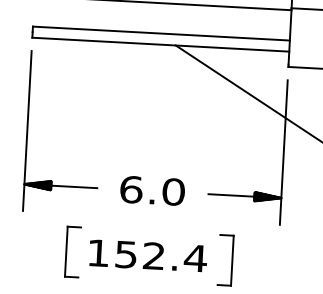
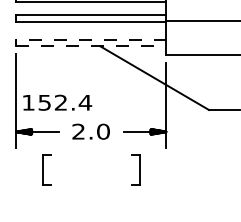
line: (160, 33) -> (90, 39), solid -> dashed
line: (161, 45) -> (91, 46), solid -> dashed
text: (131, 189) -> (78, 131), 6.0 -> 2.0
text: (148, 255) -> (57, 102), moved

